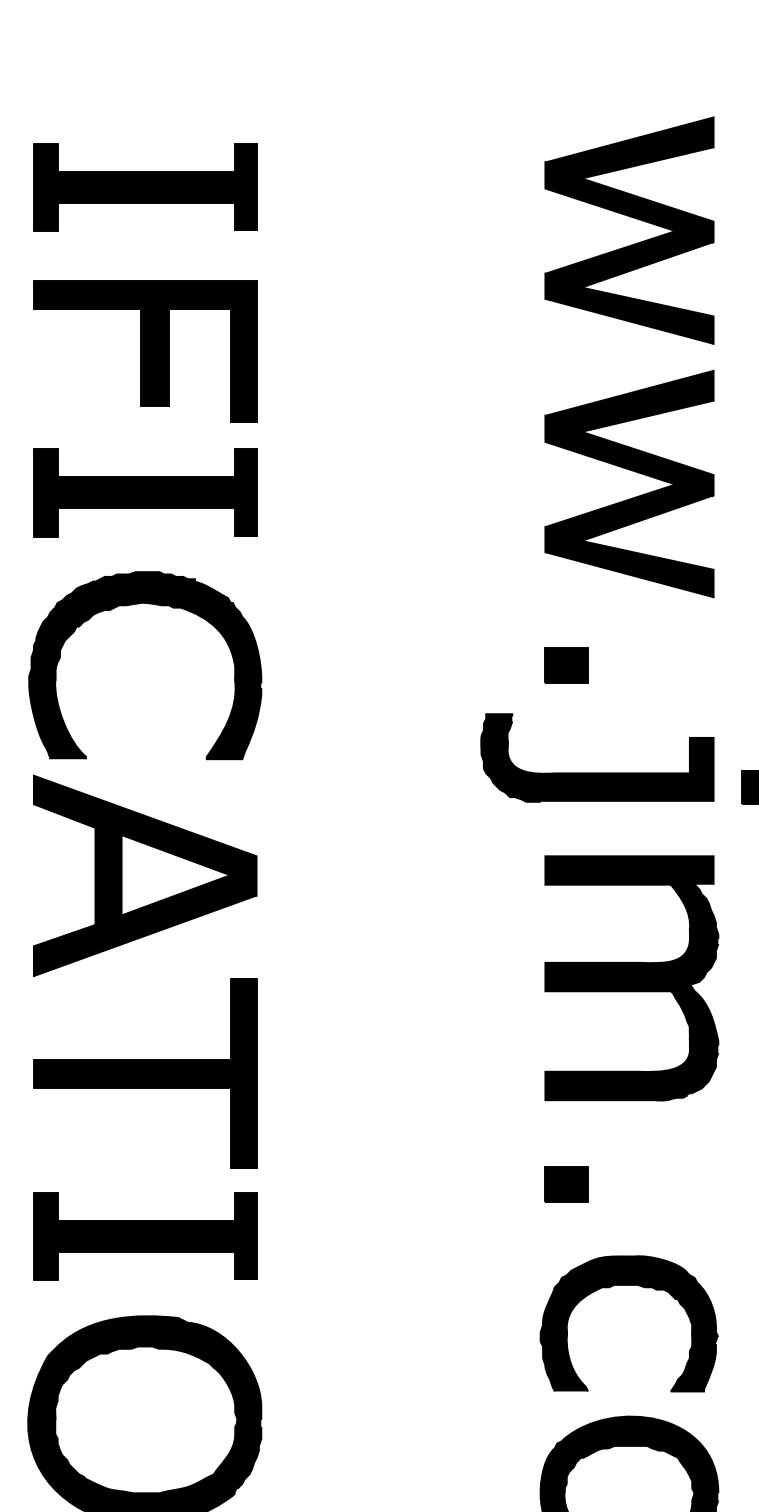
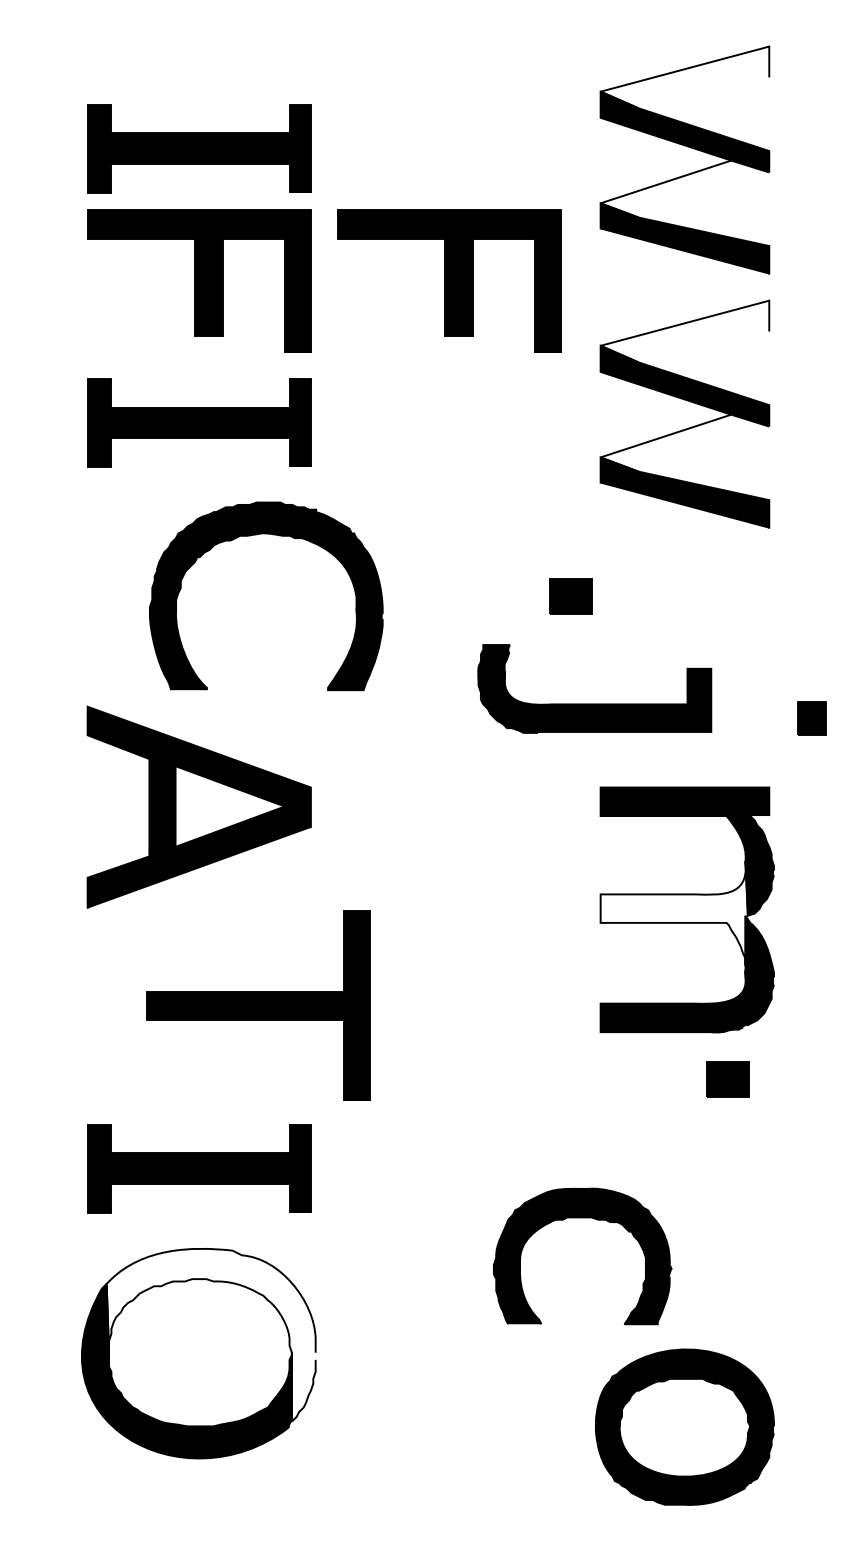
fill: (629, 148) -> (684, 77), removed
part: (145, 187) -> (199, 148), moved
fill: (629, 258) -> (684, 188), removed
part: (394, 350) -> (449, 280), added
fill: (629, 401) -> (684, 331), removed
fill: (629, 512) -> (684, 442), removed
part: (158, 605) -> (279, 536), moved
part: (566, 665) -> (570, 596), moved
part: (597, 772) -> (594, 703), moved
fill: (618, 981) -> (673, 913), removed
part: (145, 1073) -> (258, 1005), moved
part: (566, 1184) -> (727, 1079), moved
part: (629, 1286) -> (582, 1218), moved
fill: (156, 1401) -> (210, 1334), removed

